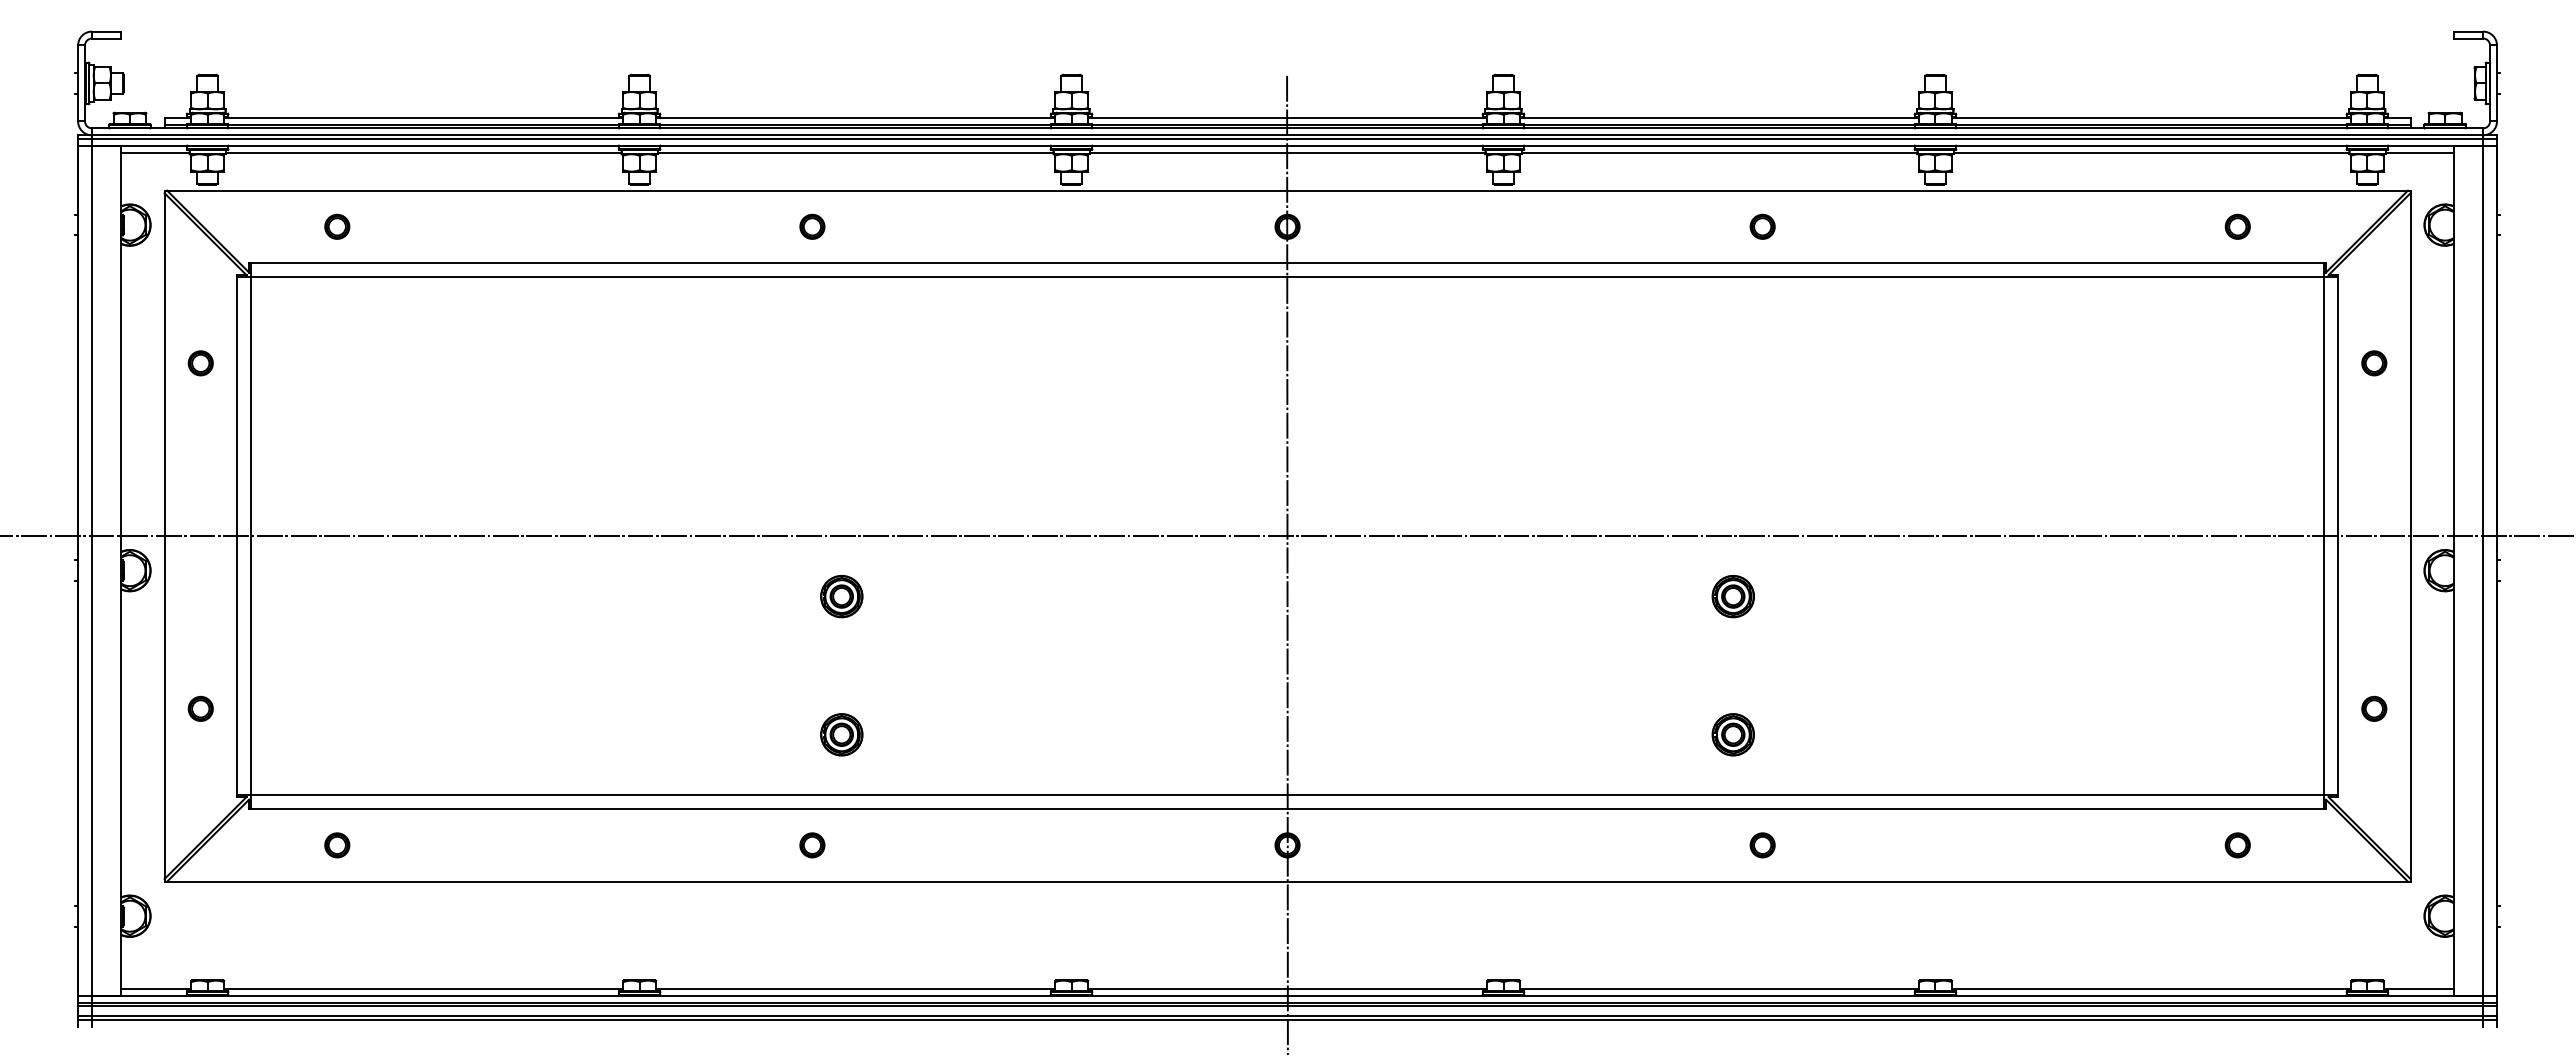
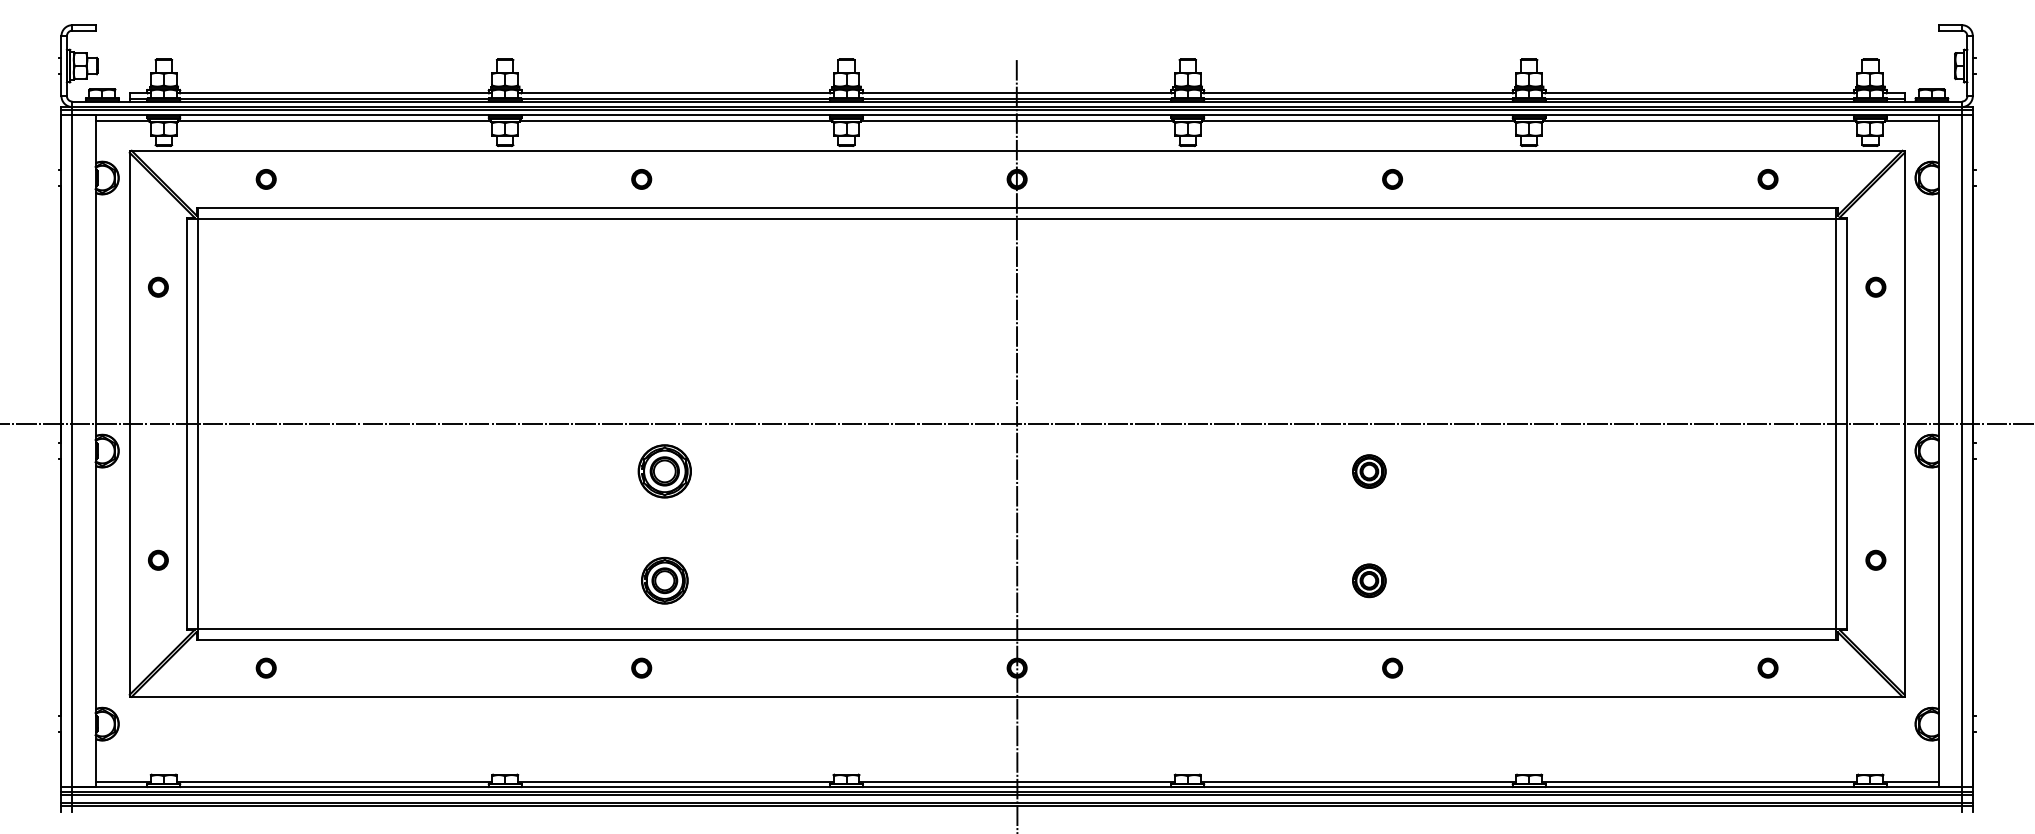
part: (841, 596) -> (664, 471), size x1.6
part: (841, 734) -> (664, 580), size x1.4

